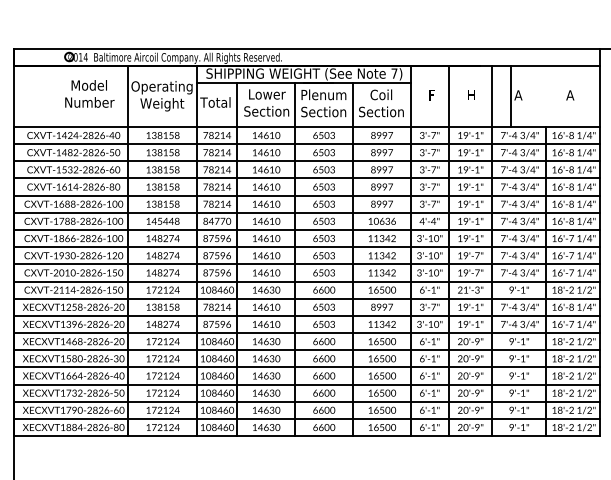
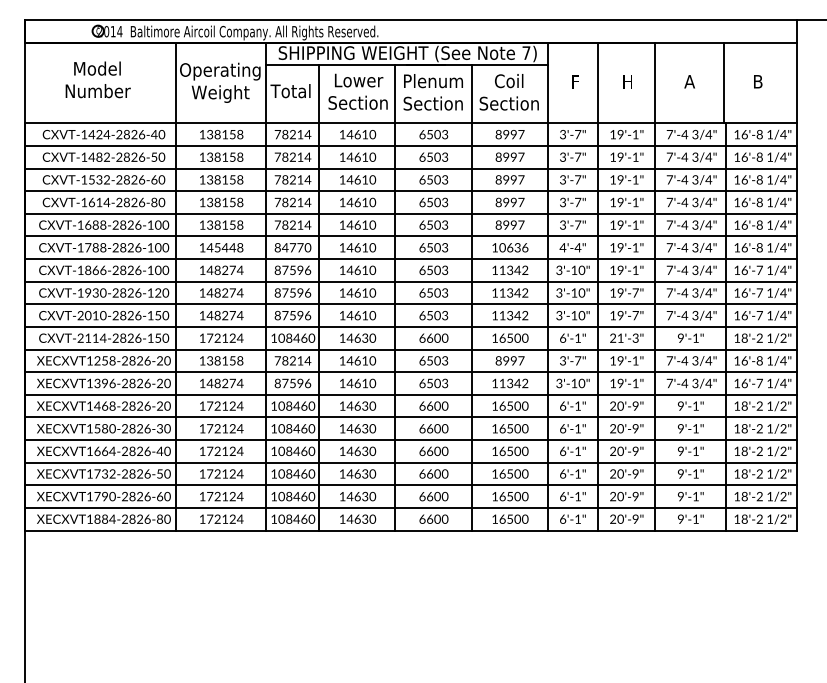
text: (89, 93) -> (97, 79), moved
line: (510, 95) -> (723, 82), moved
text: (569, 95) -> (757, 81), A -> B

